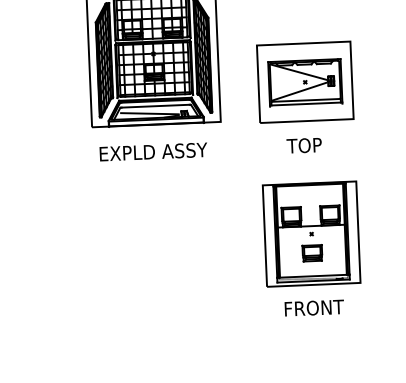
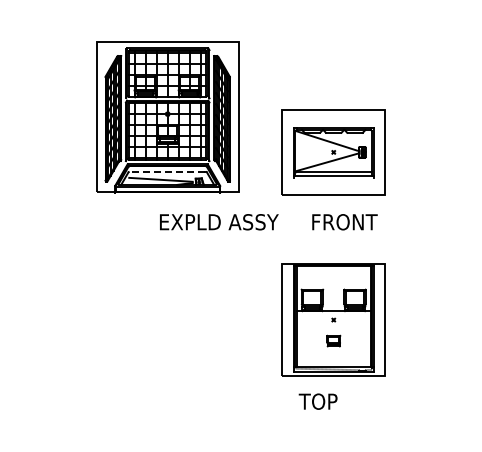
line: (155, 105) -> (167, 171), solid -> dashed
text: (316, 145) -> (343, 222), TOP -> FRONT
text: (153, 152) -> (219, 222), moved
part: (312, 252) -> (333, 340), size x0.6
text: (313, 307) -> (332, 401), FRONT -> TOP

